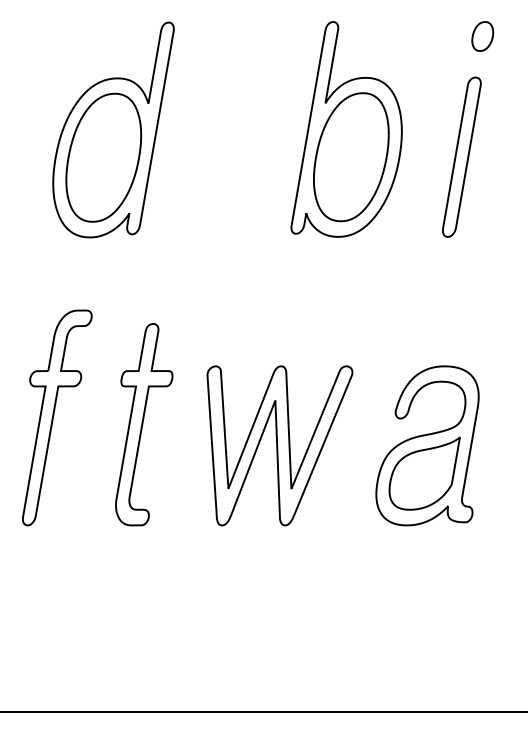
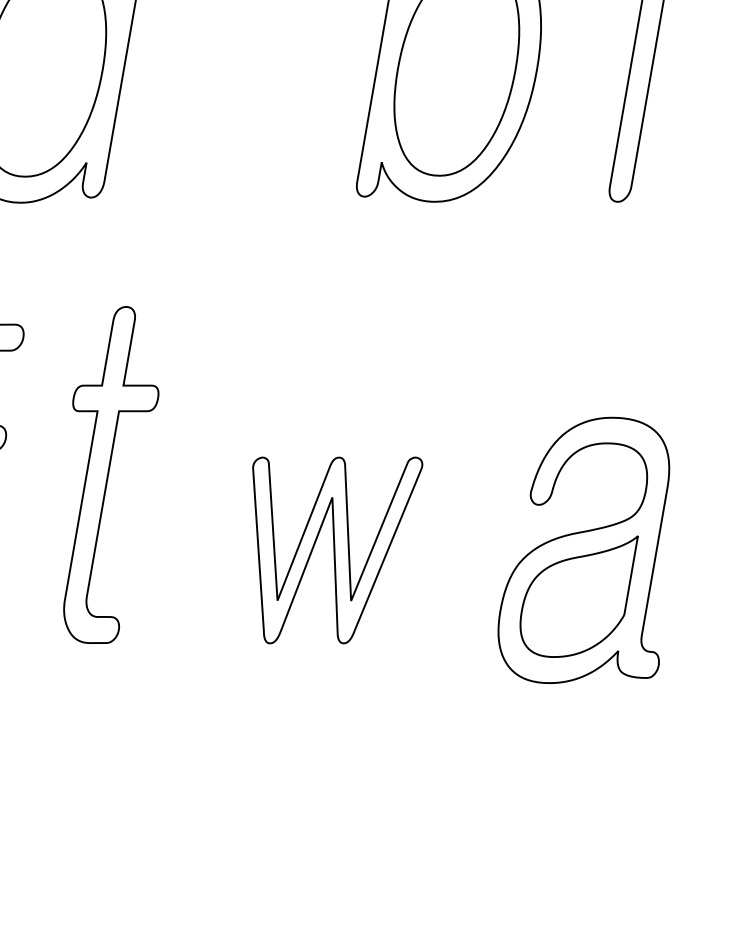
part: (144, 424) -> (111, 474), moved
part: (279, 445) -> (336, 549), size x0.7

